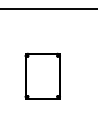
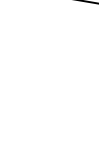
part: (42, 75) -> (42, 71), removed

